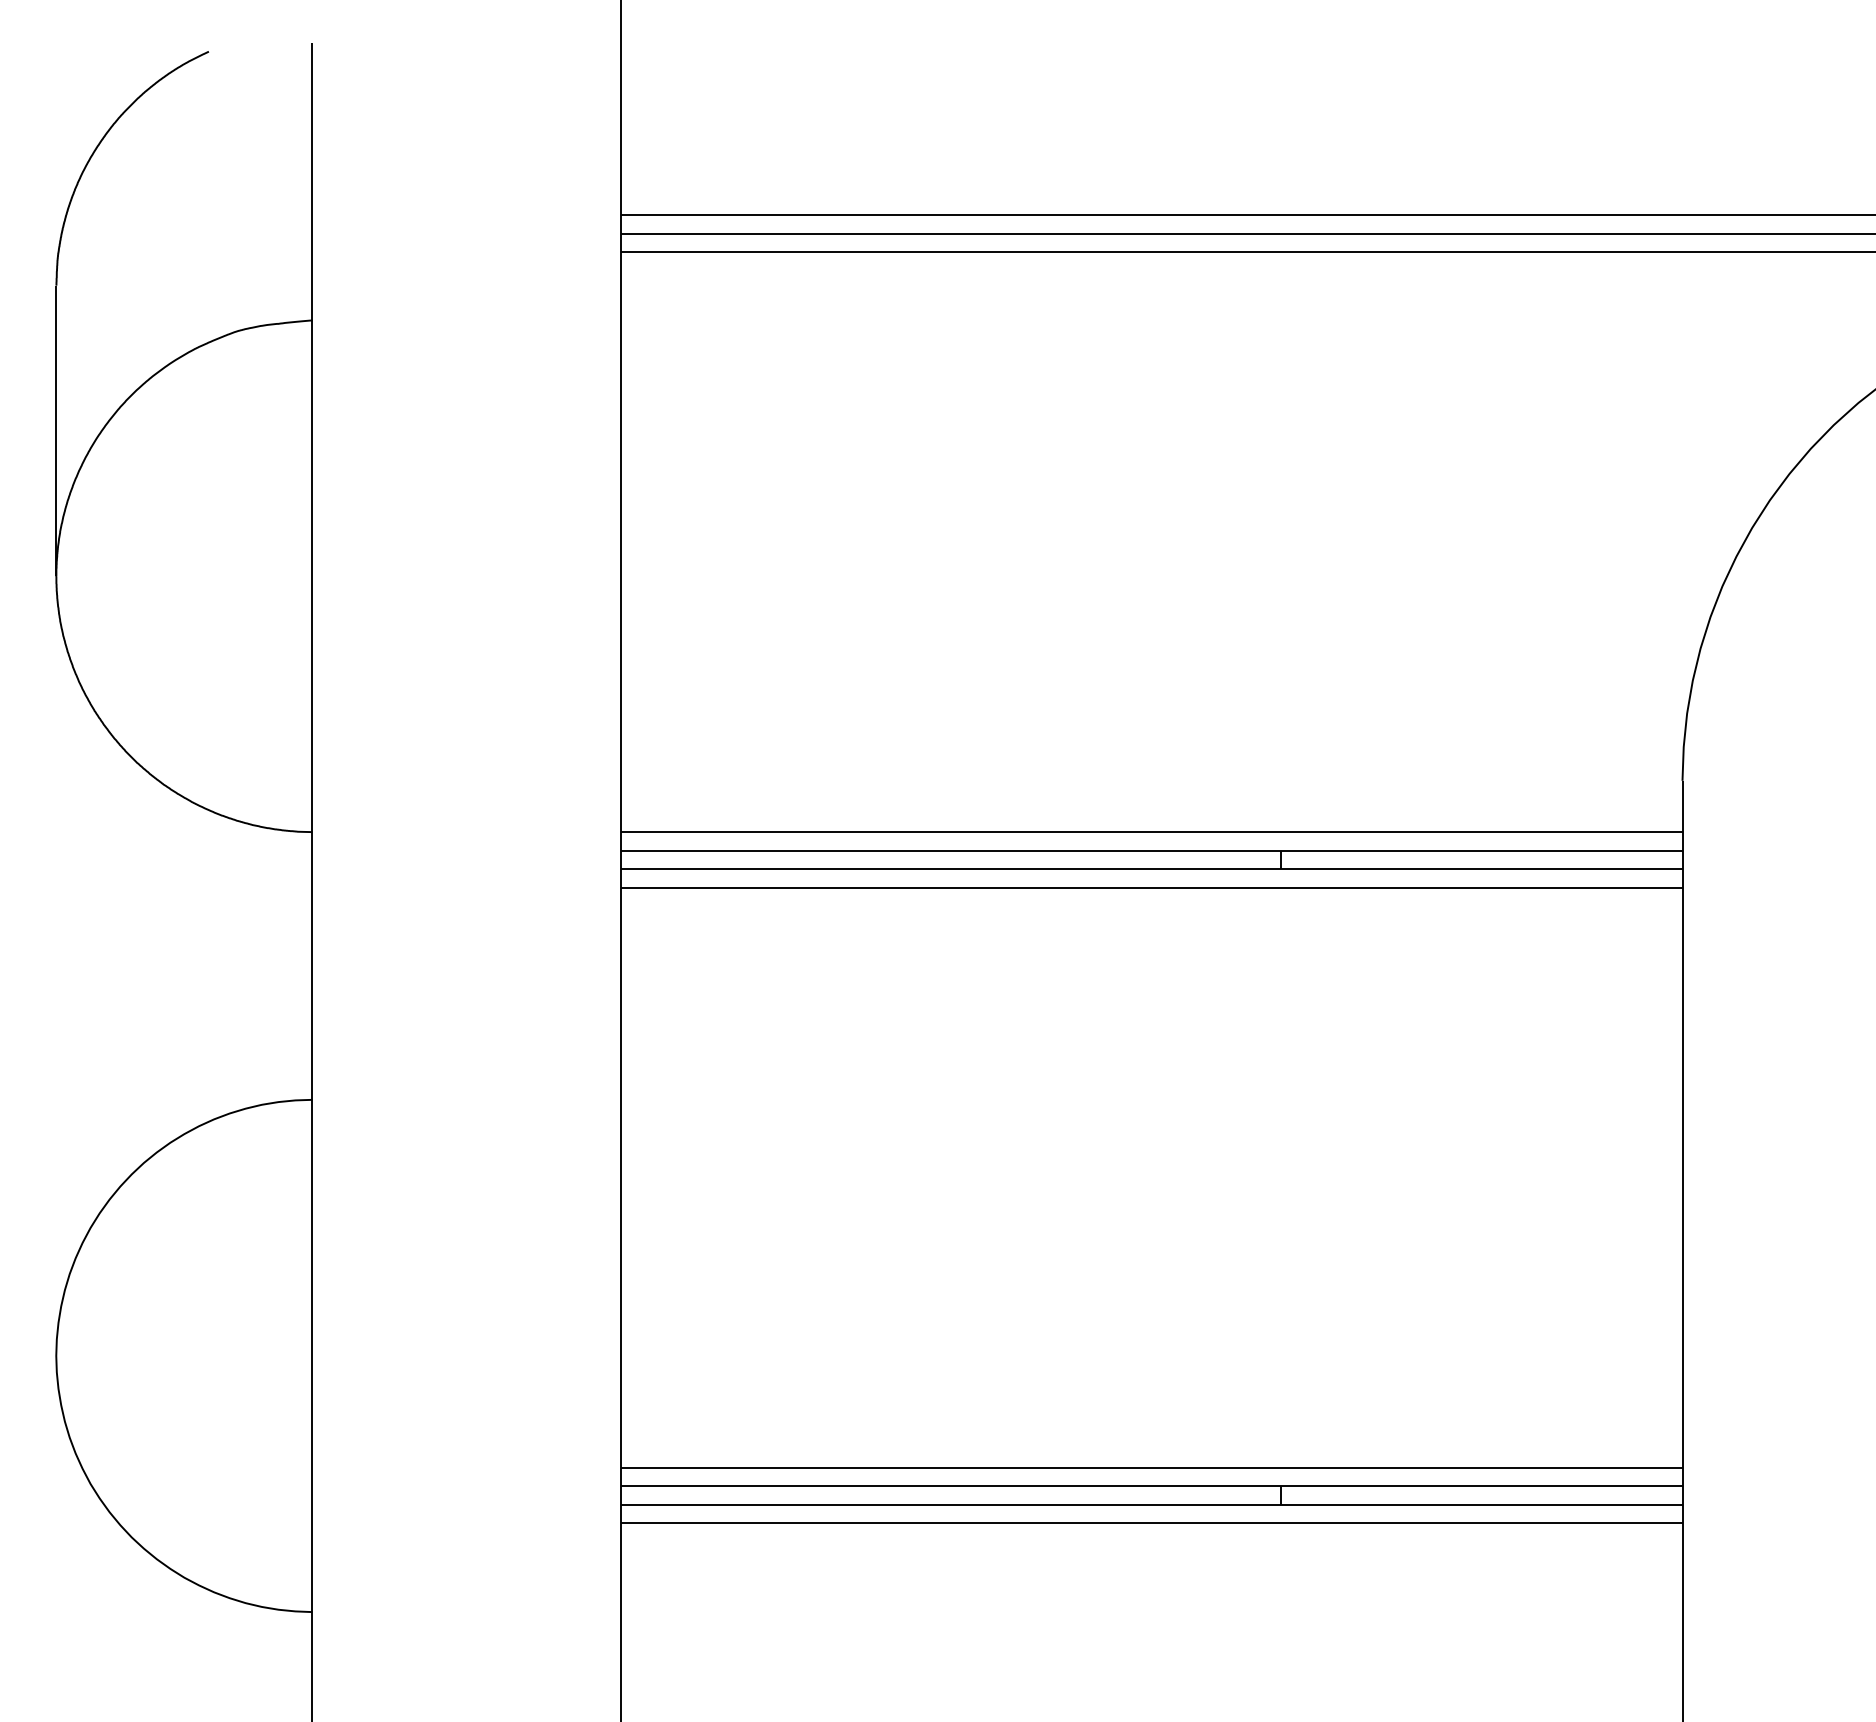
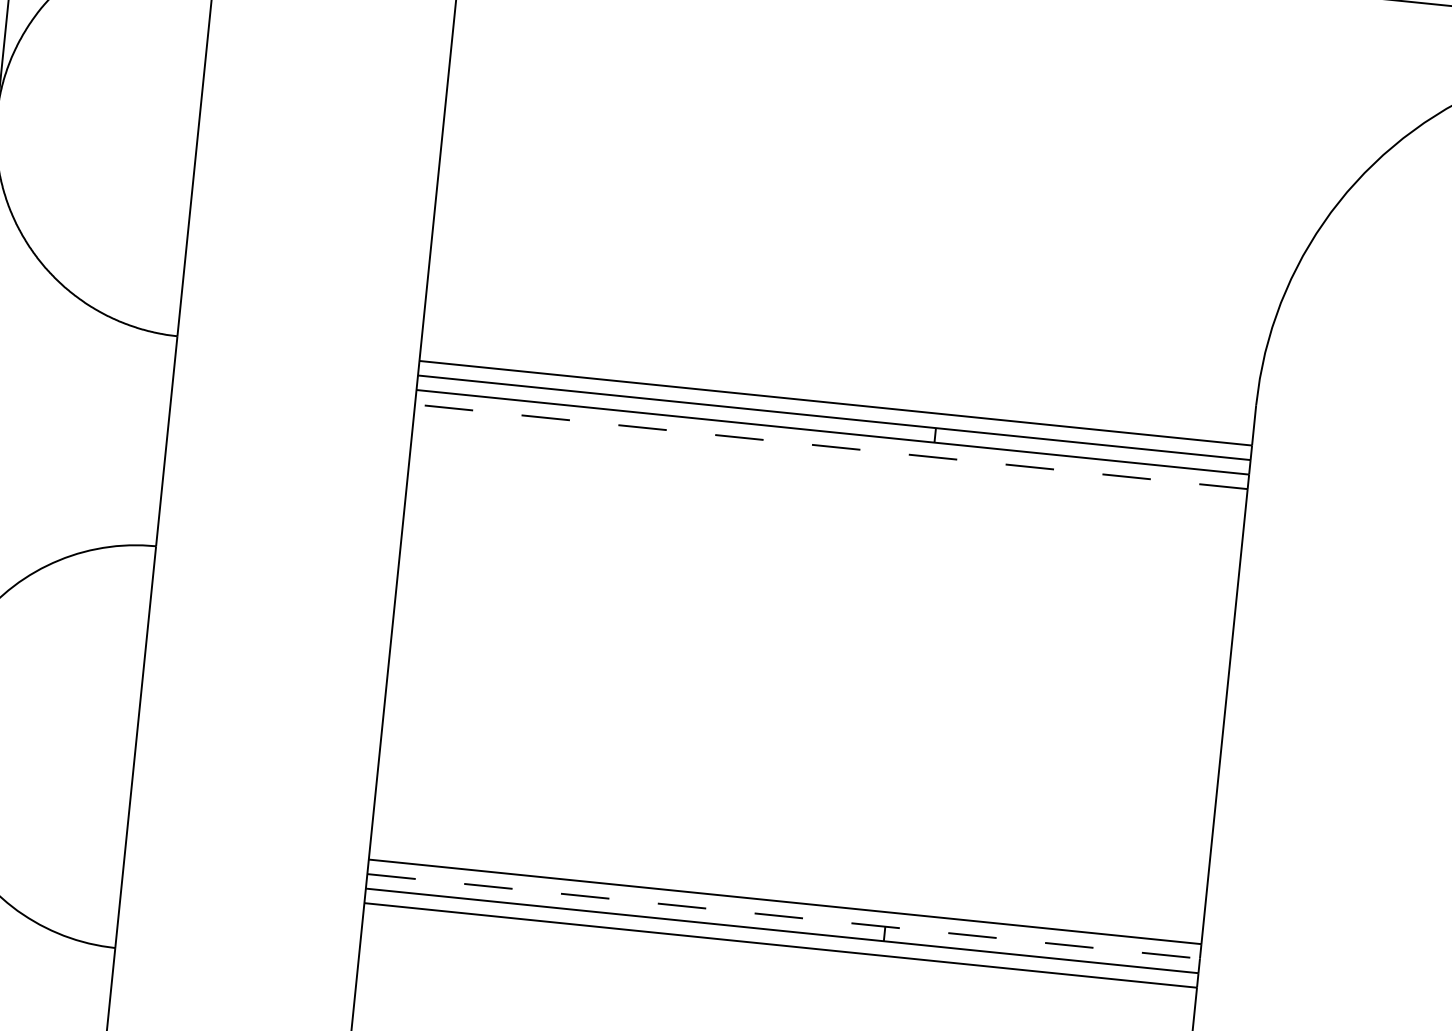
line: (1151, 887) -> (831, 446), solid -> dashed
line: (1151, 1486) -> (783, 916), solid -> dashed

